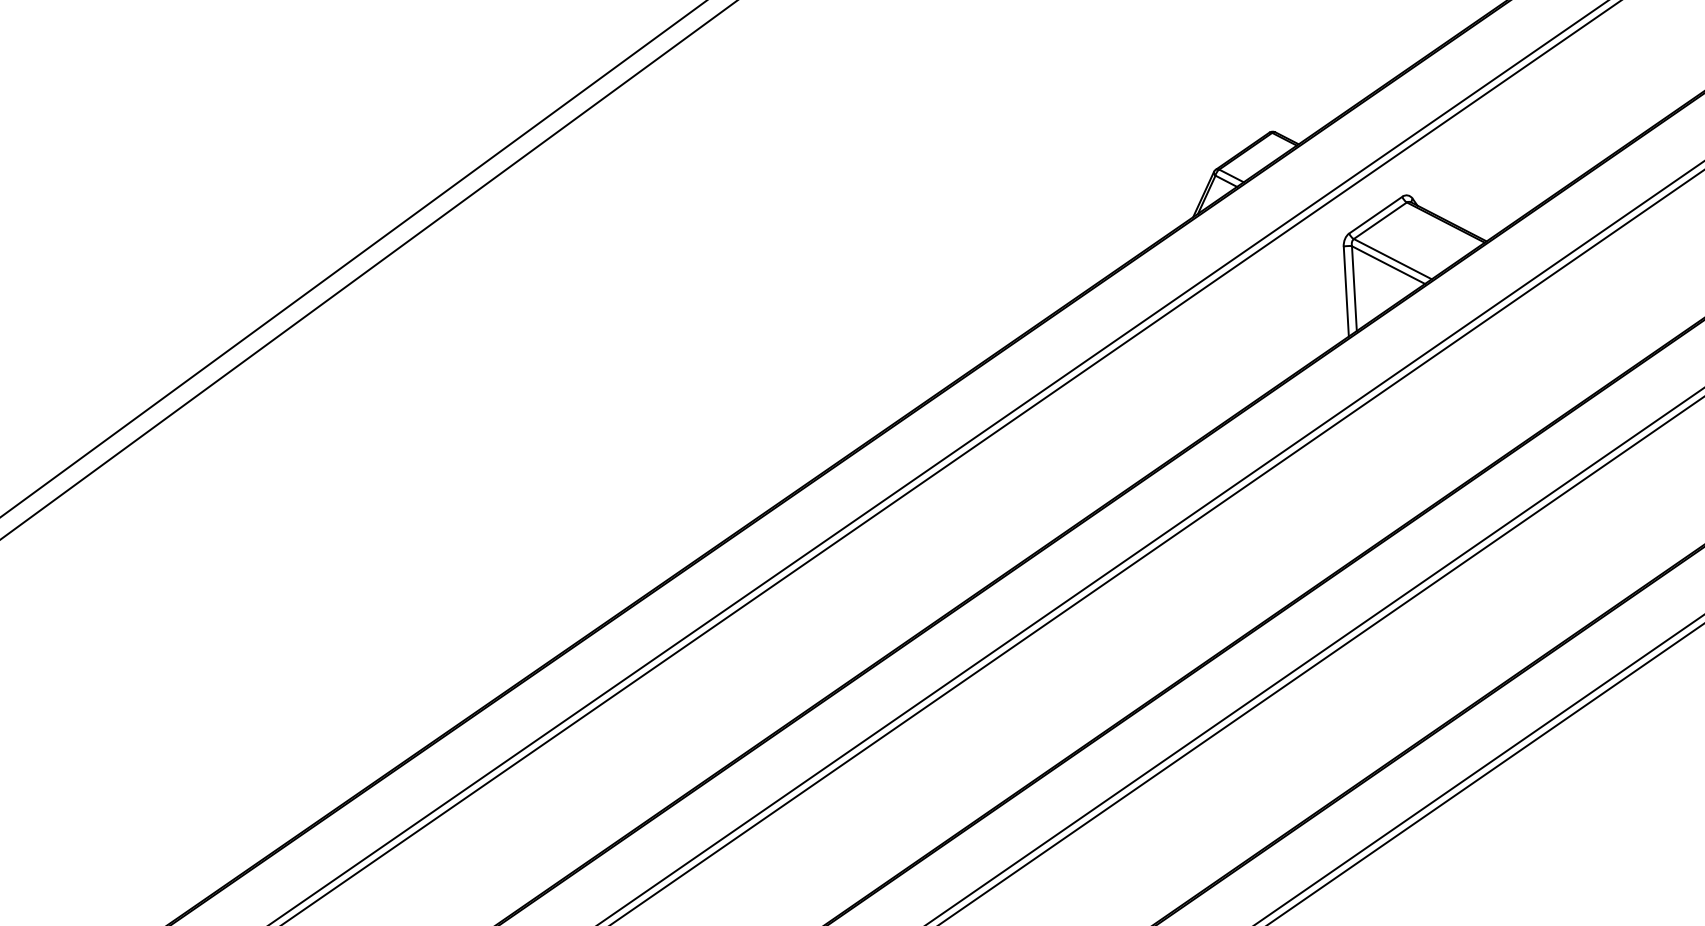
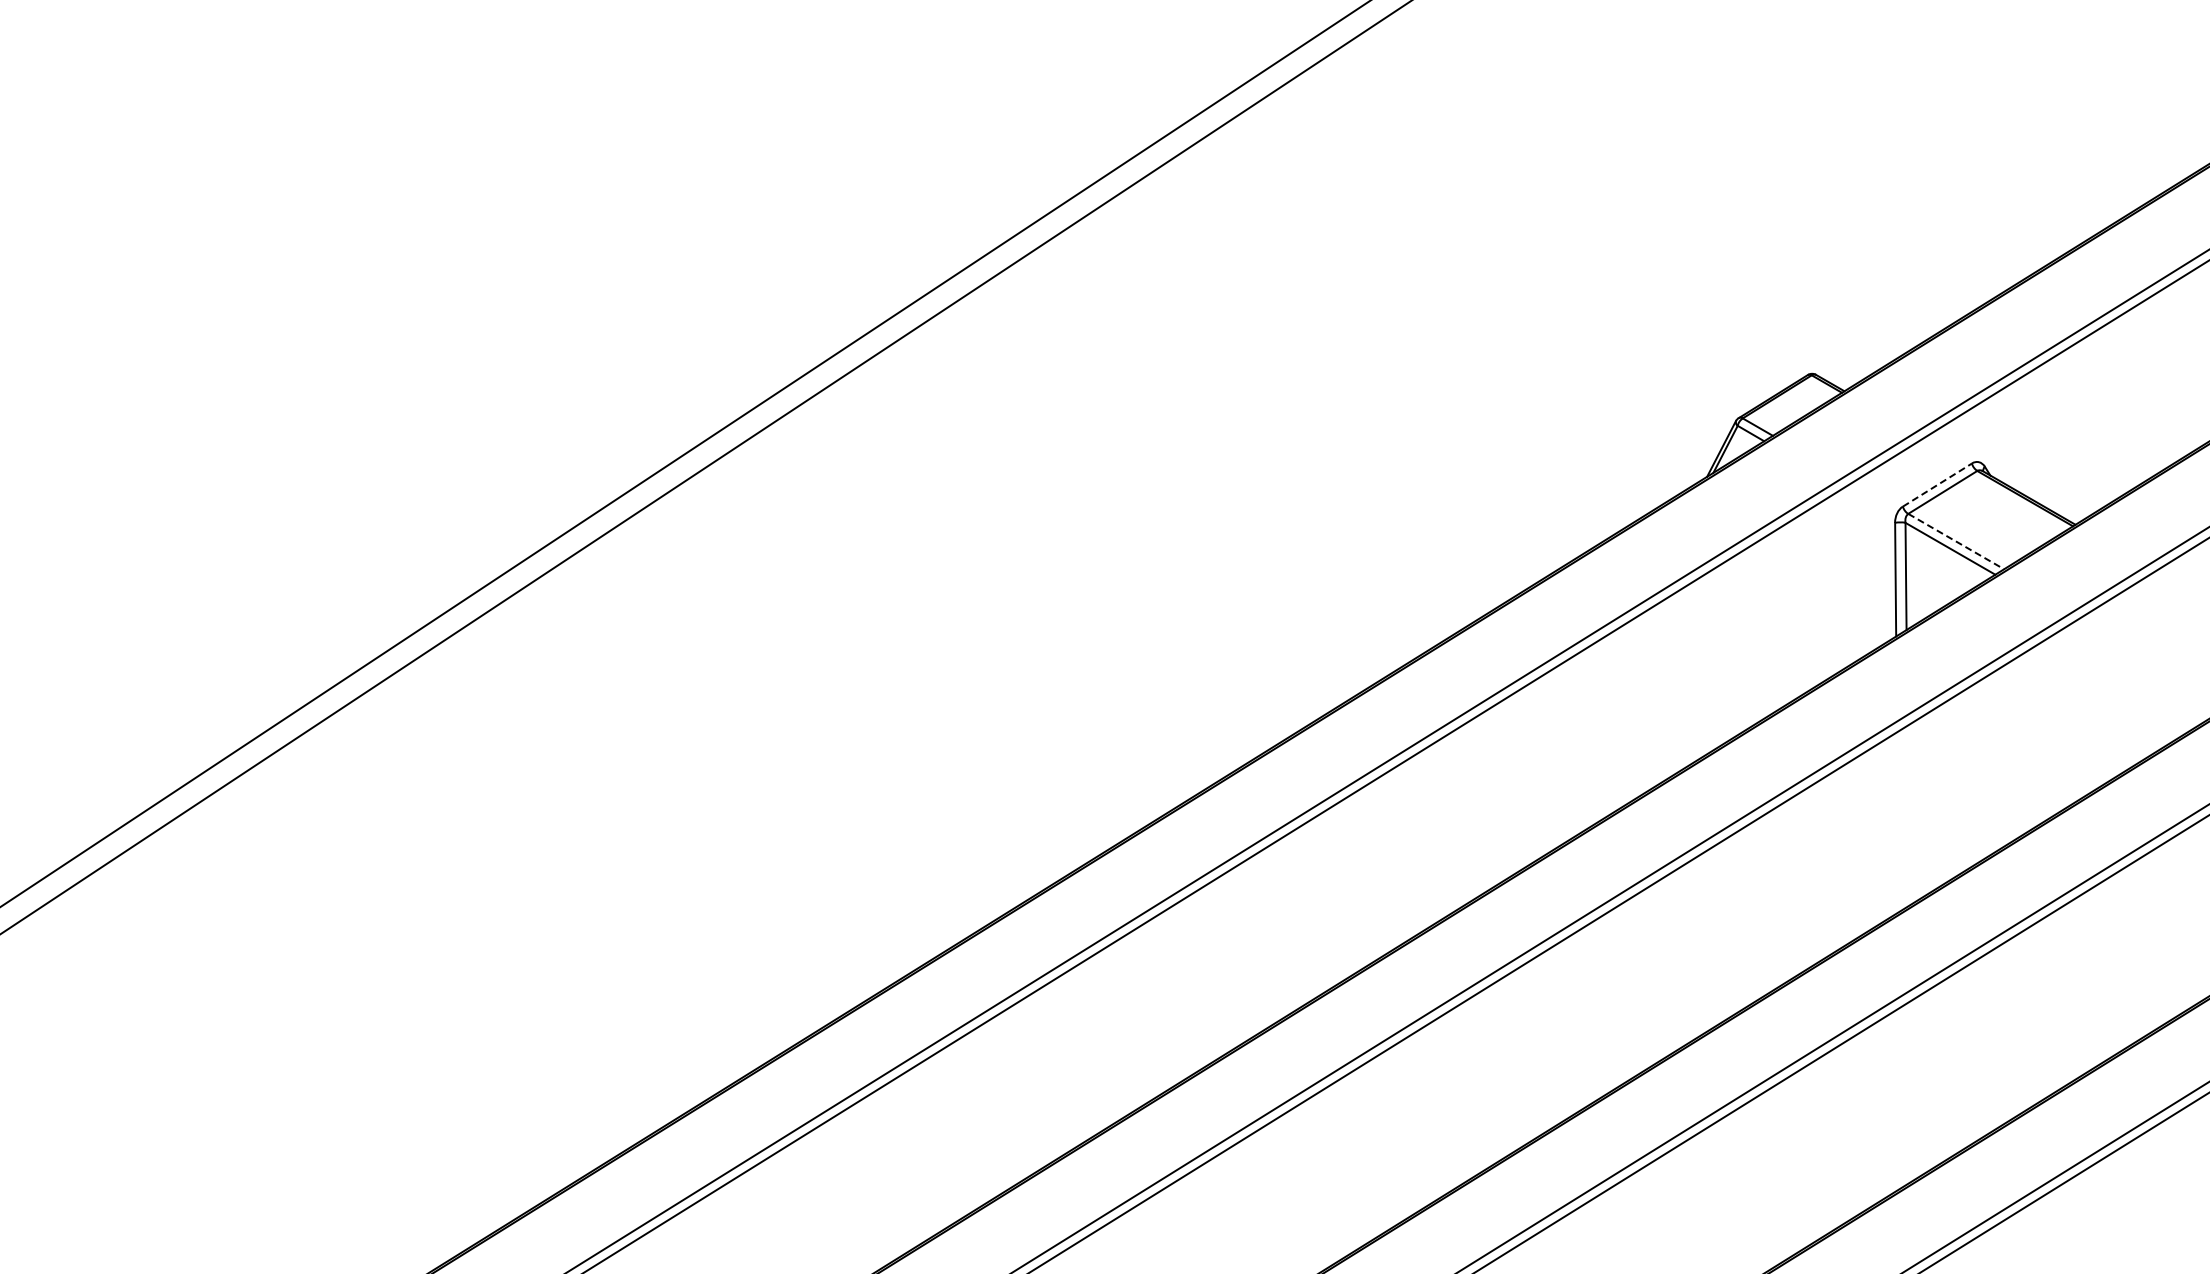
line: (1375, 215) -> (1937, 485), solid -> dashed
line: (1393, 259) -> (1956, 541), solid -> dashed

